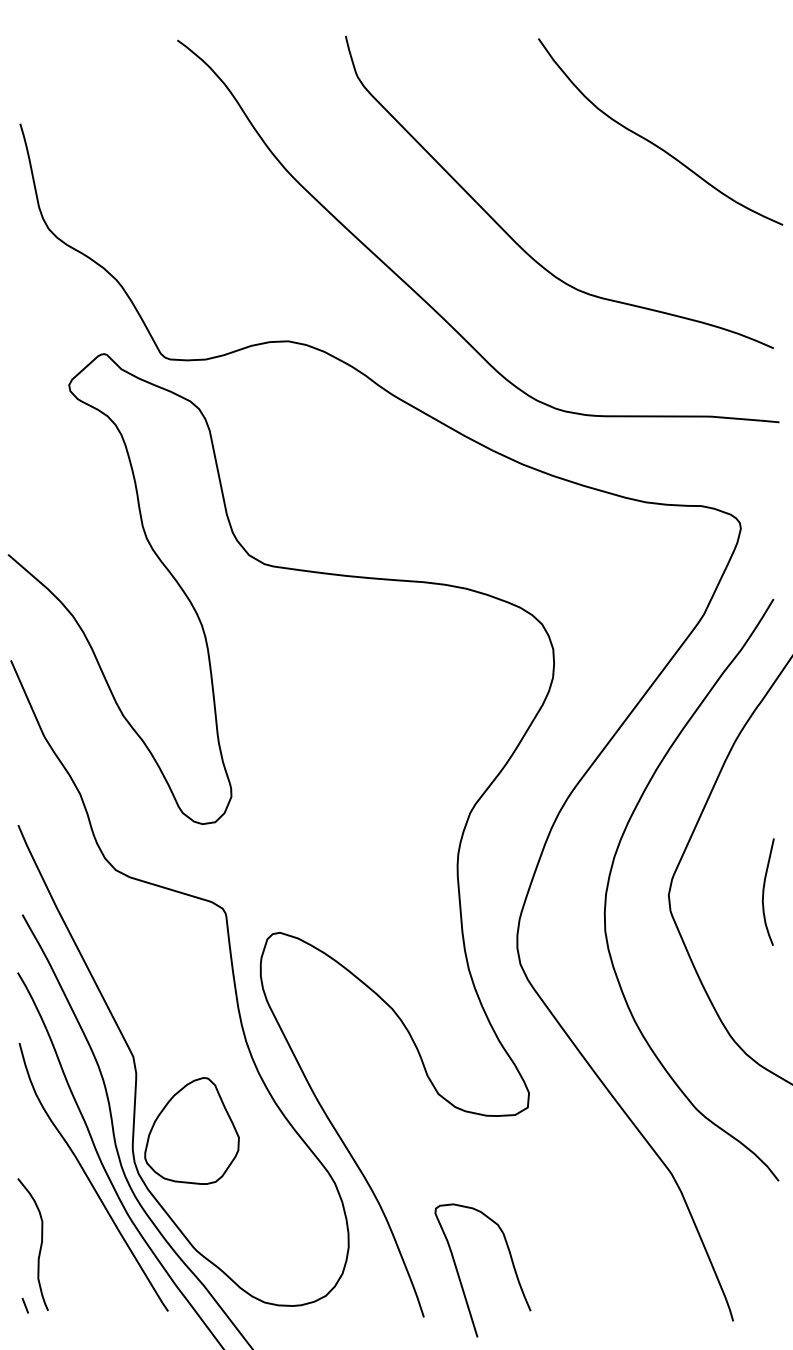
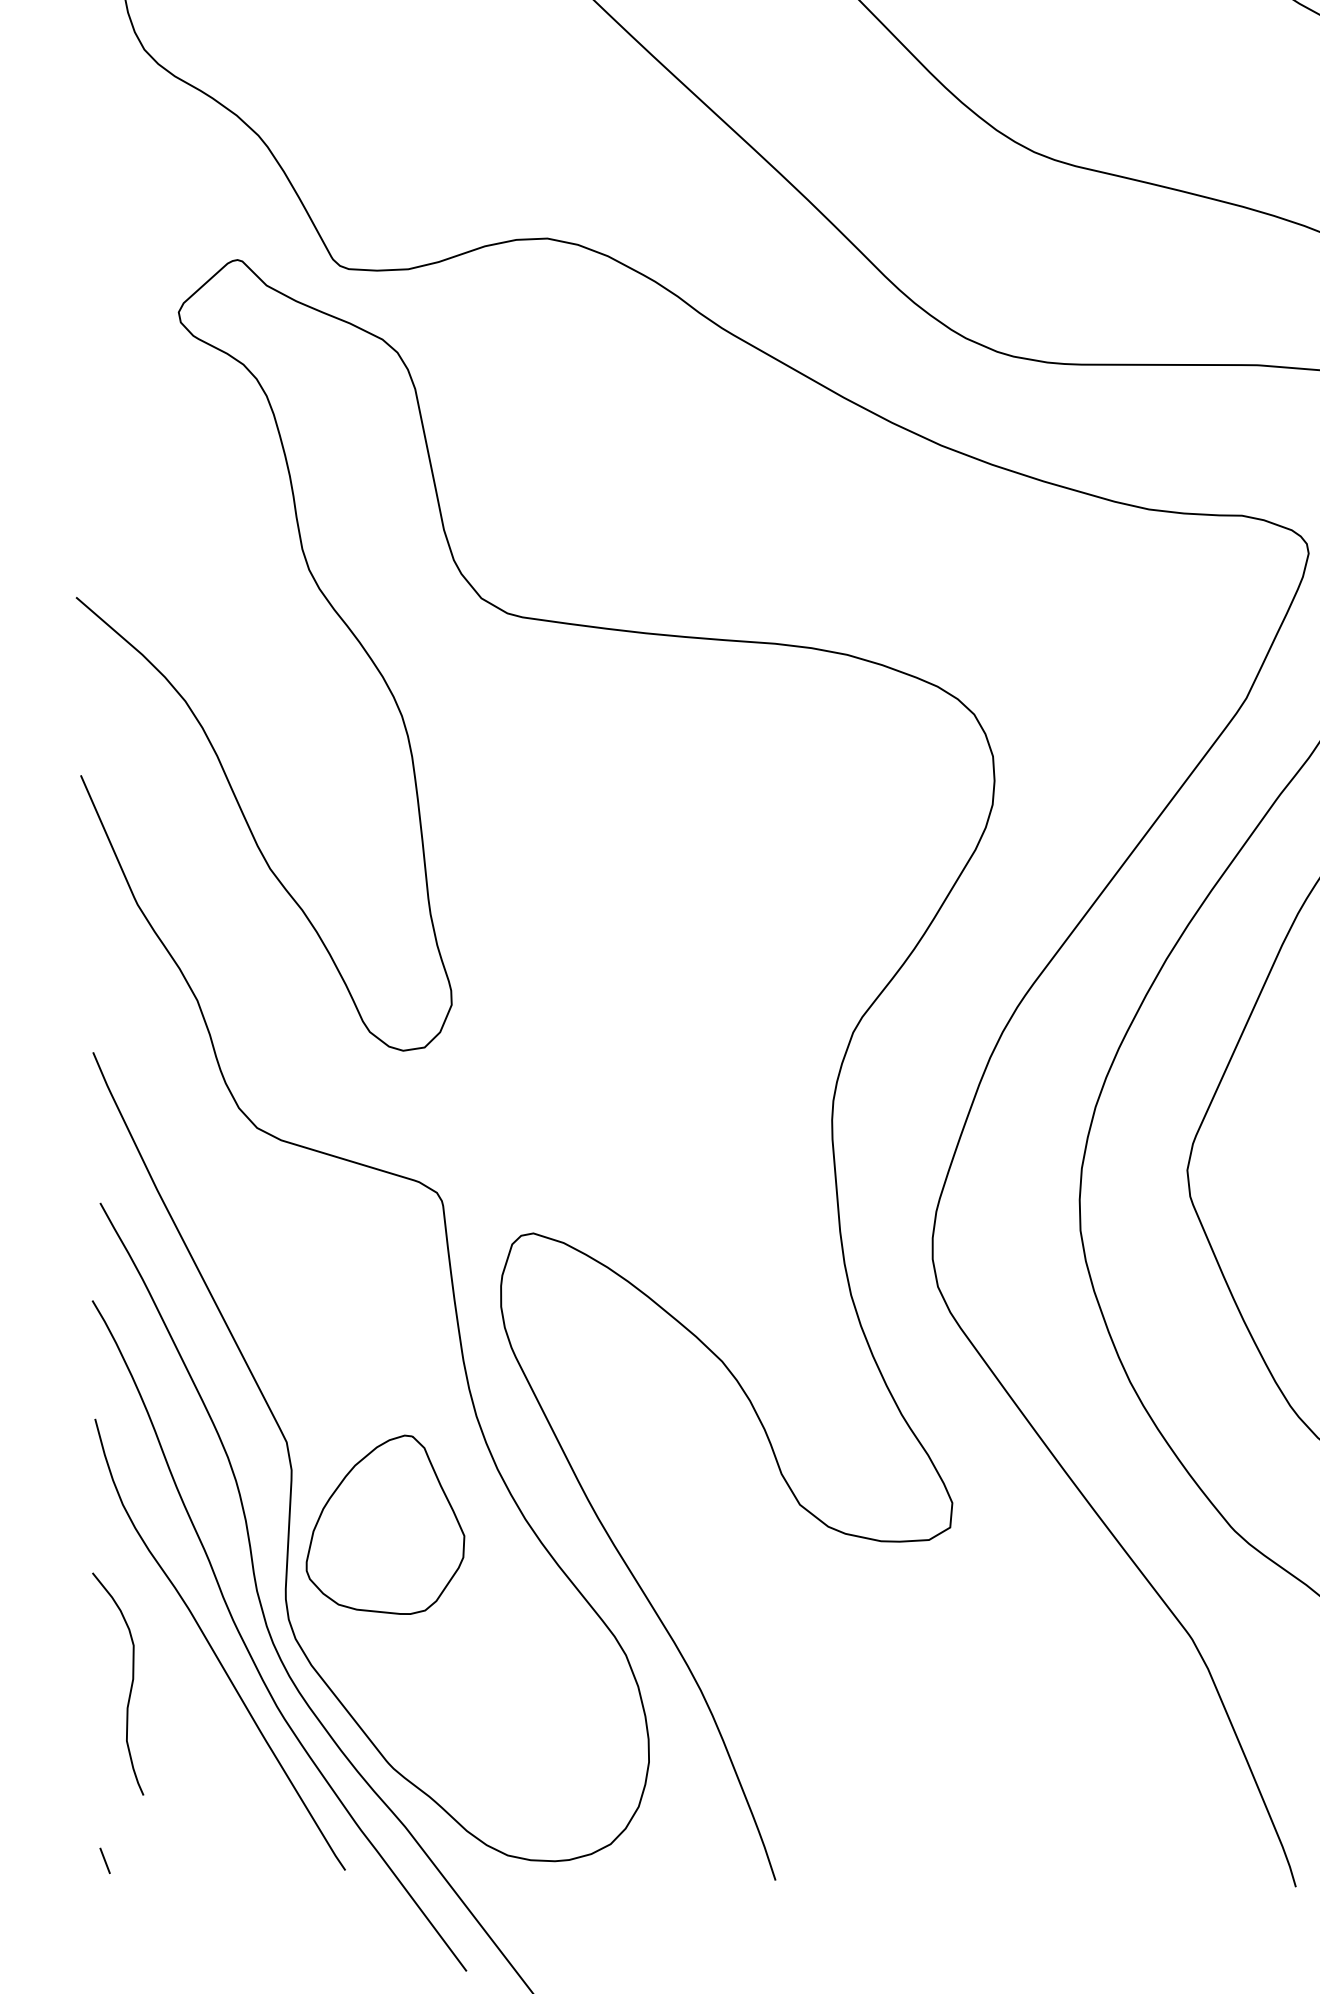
part: (191, 1130) -> (384, 1524), moved
curve: (40, 1244) -> (130, 1683), moved
curve: (460, 1277) -> (837, 1813), removed

